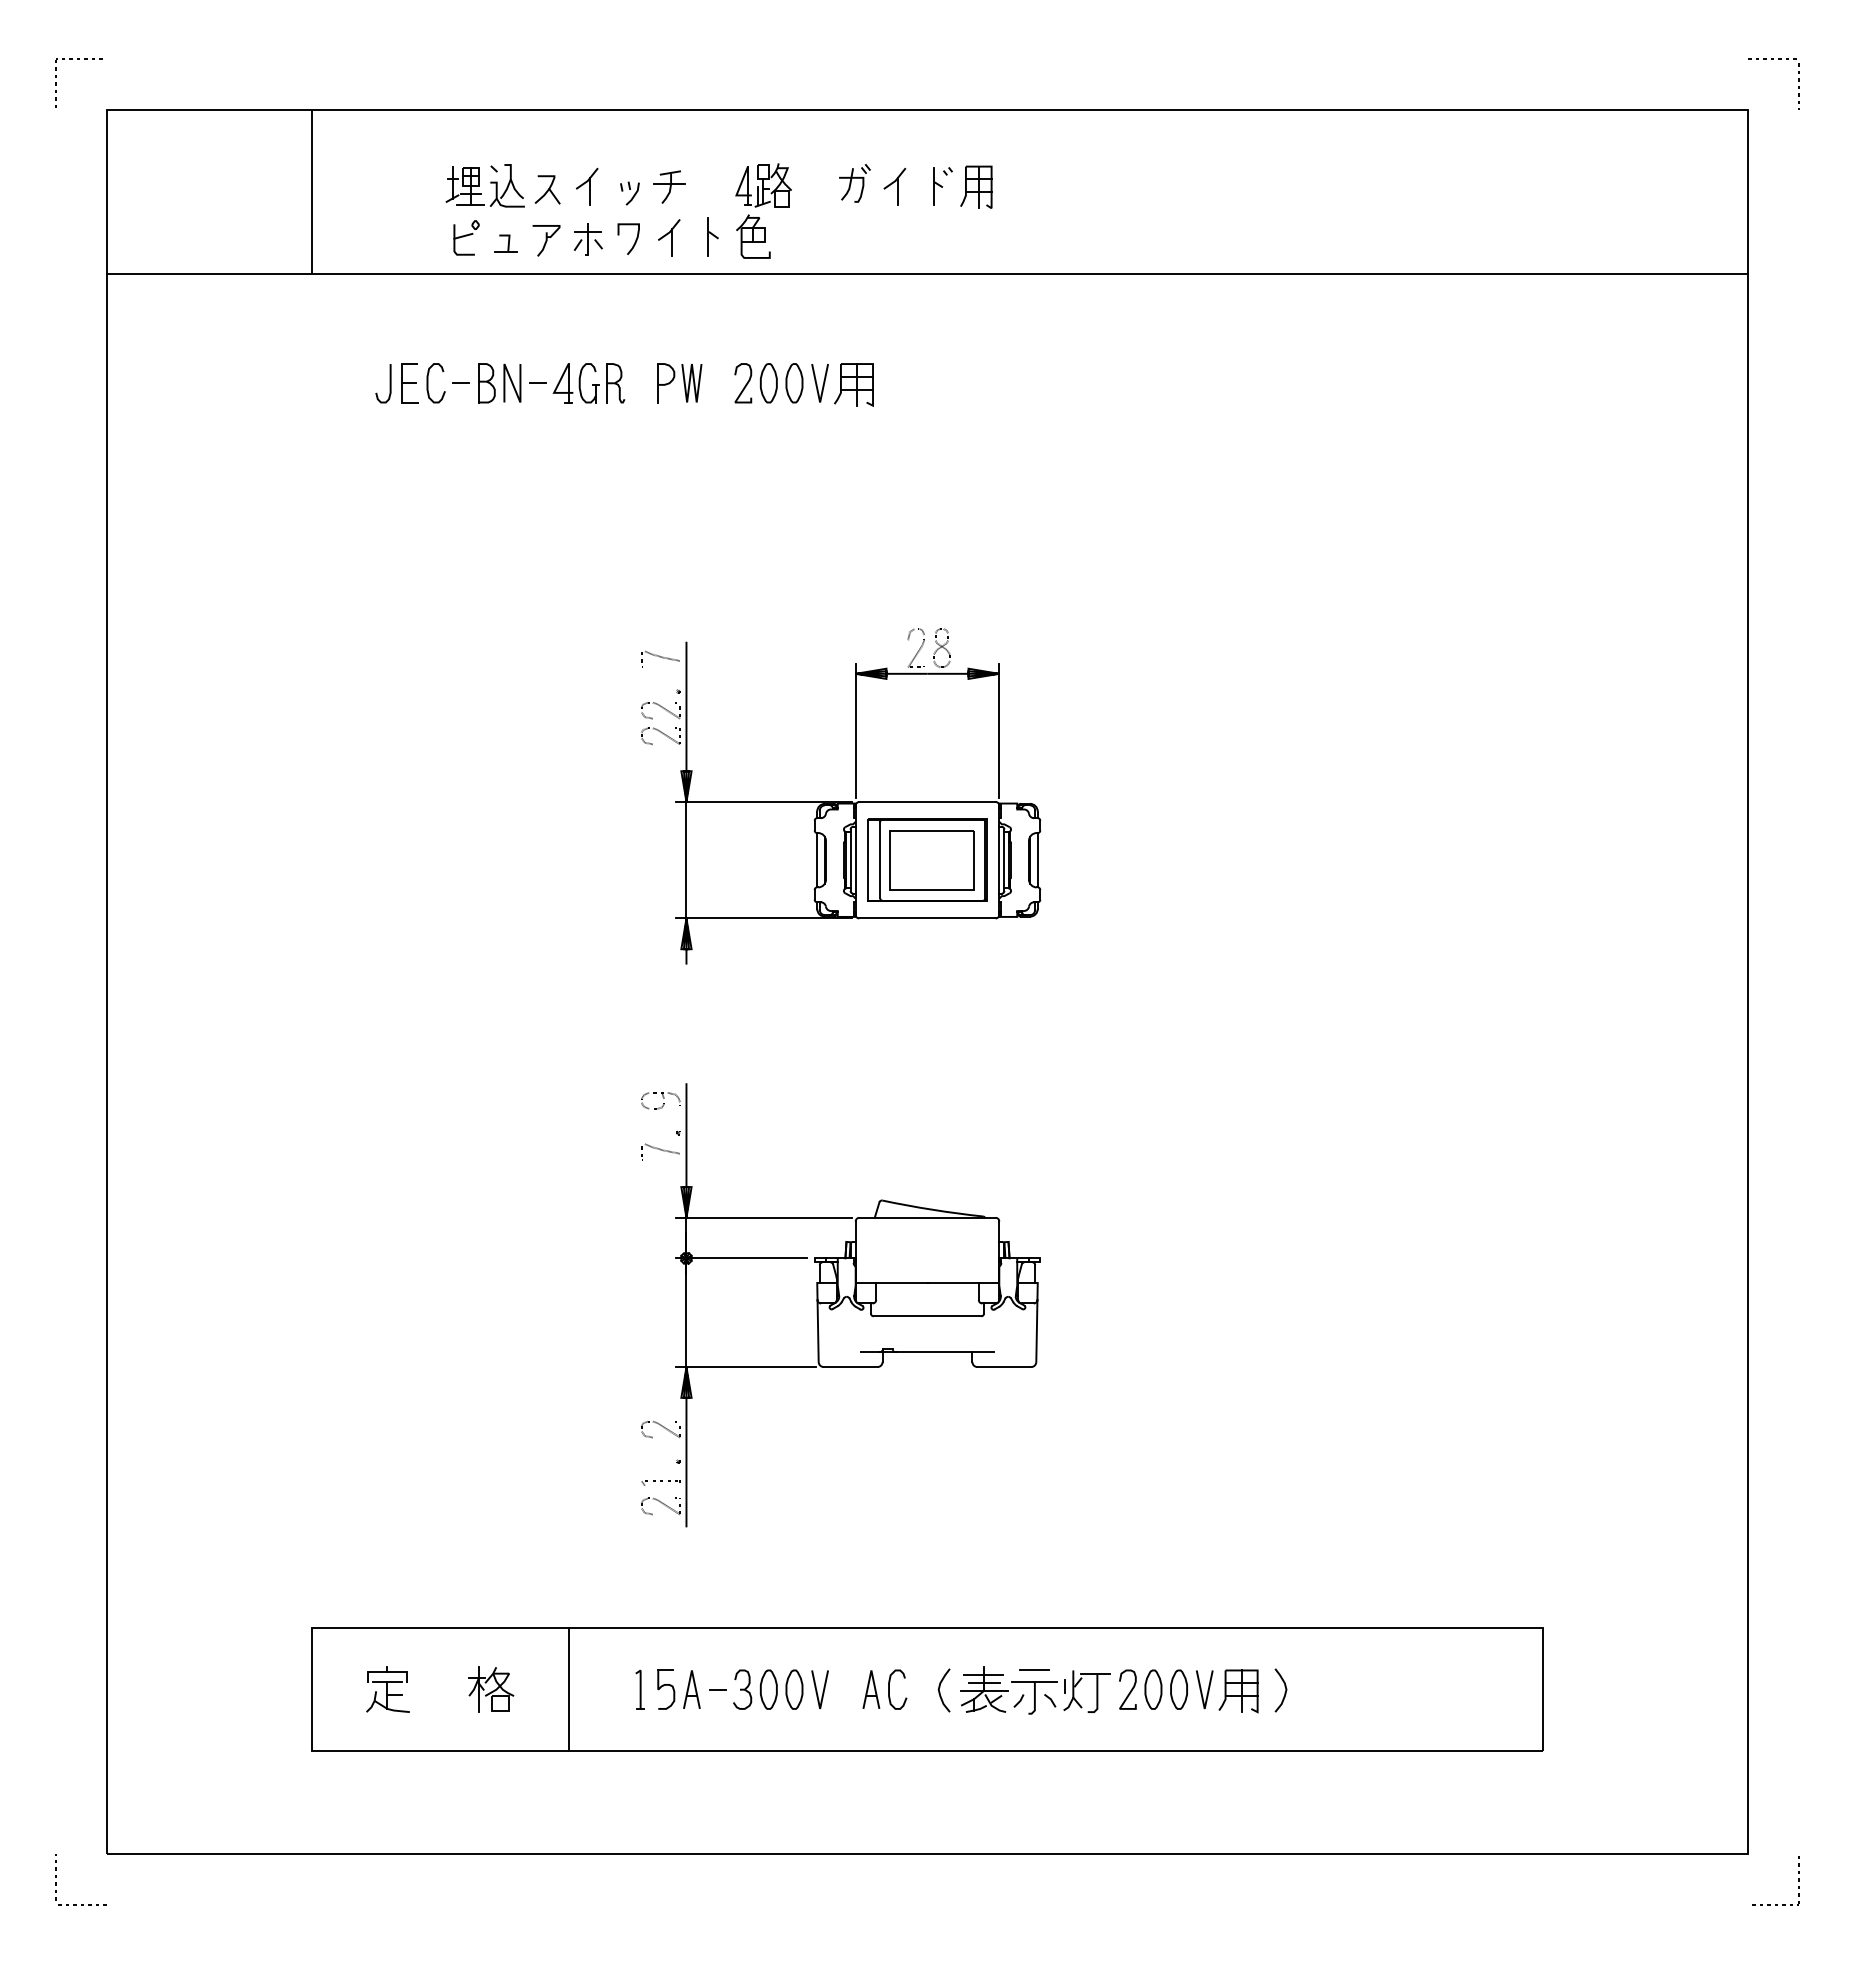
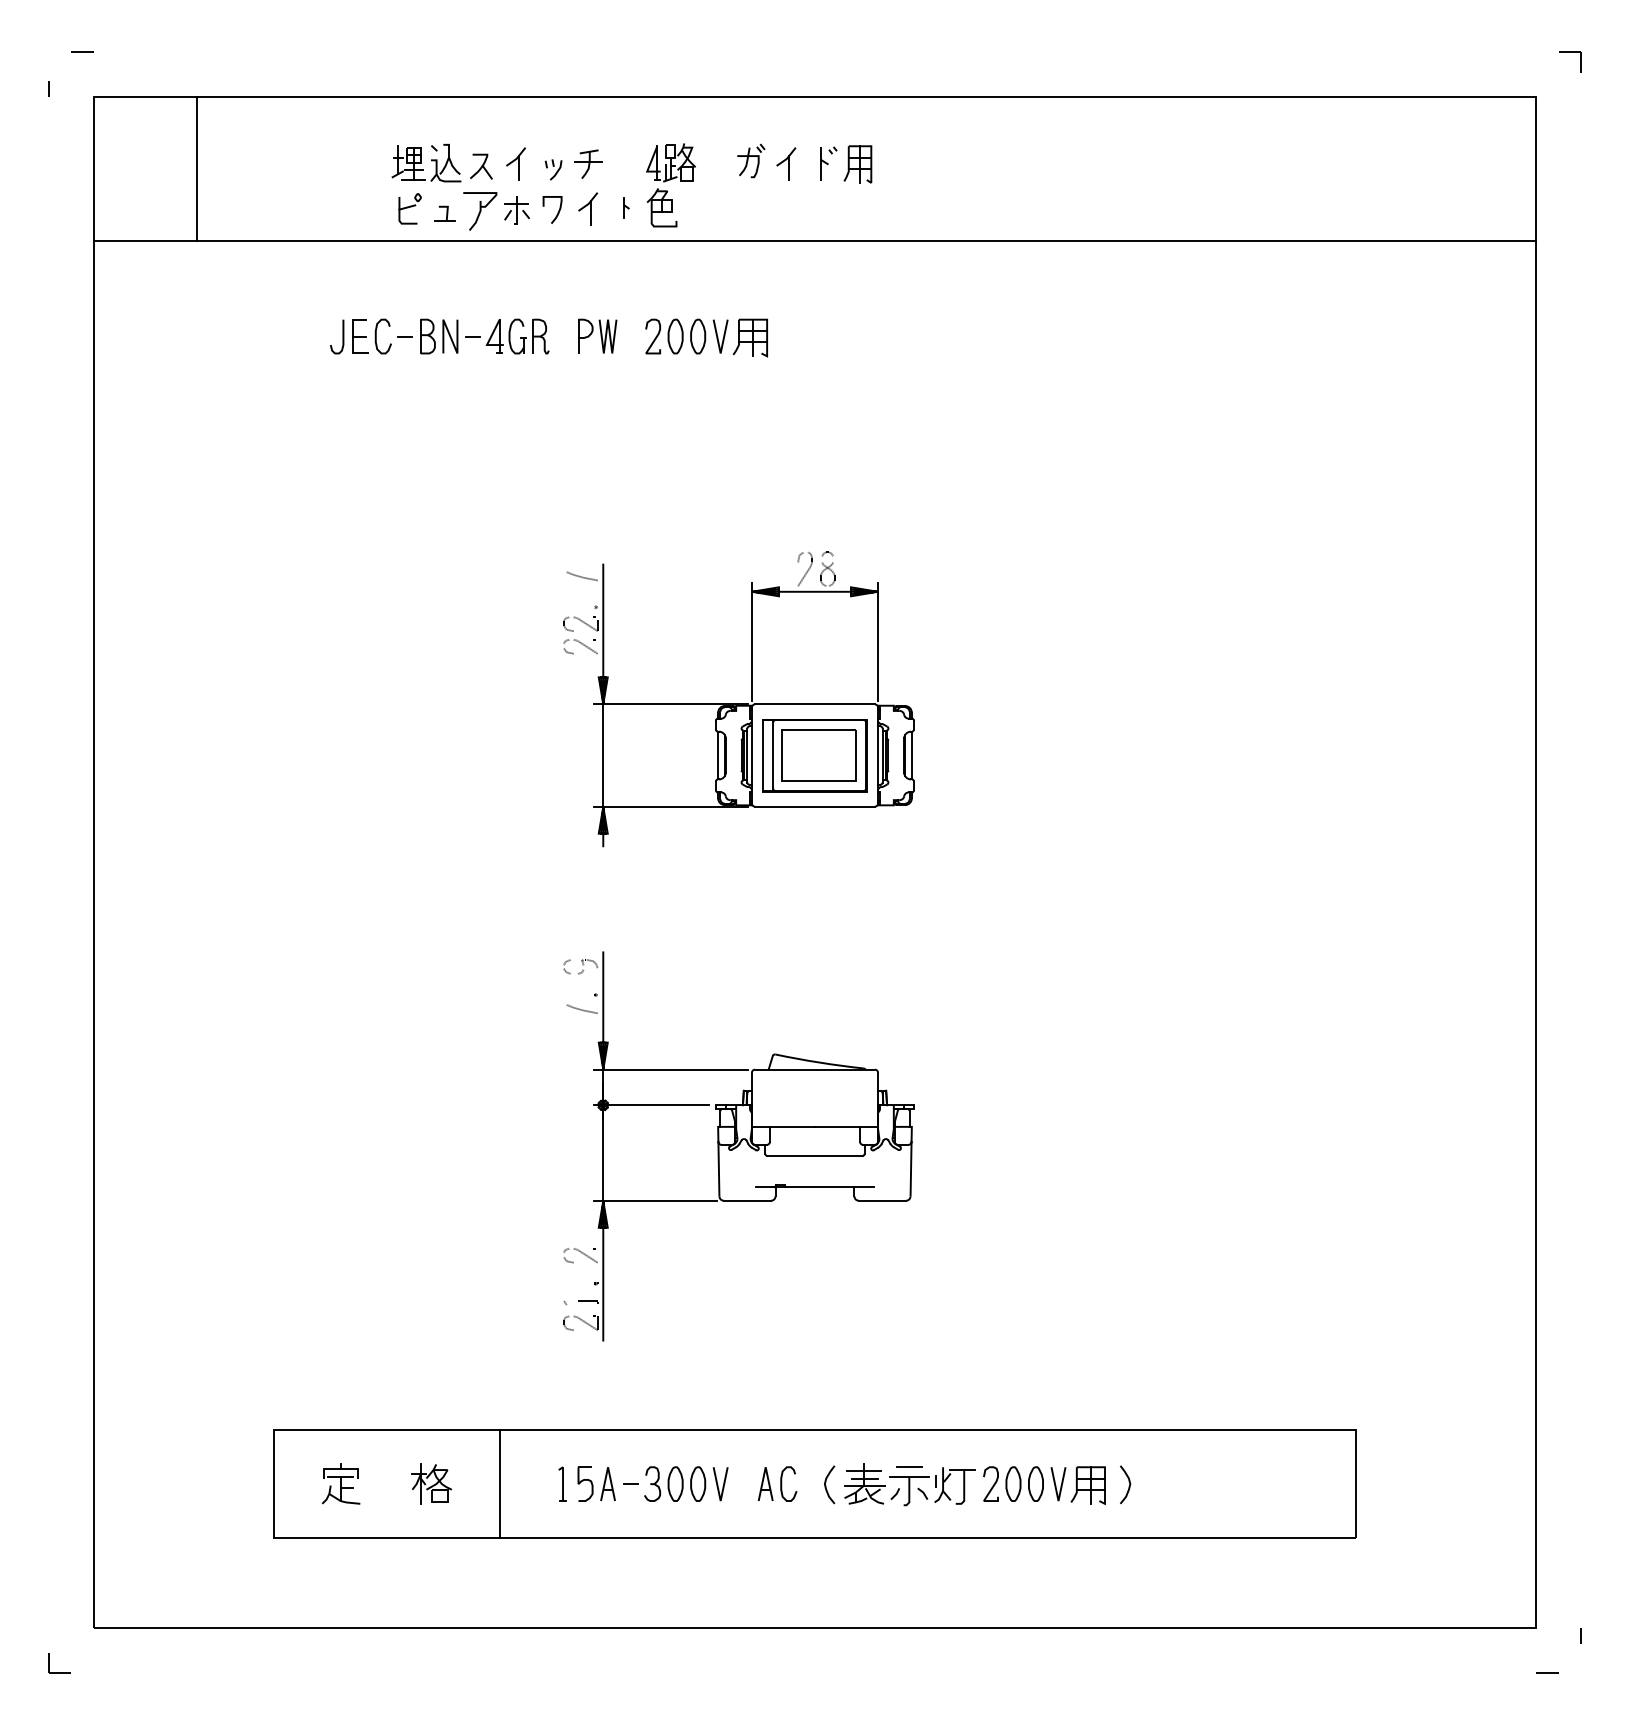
line: (312, 192) -> (197, 169), moved
part: (712, 236) -> (626, 207), size x0.6
part: (546, 240) -> (480, 211), size x1.4

